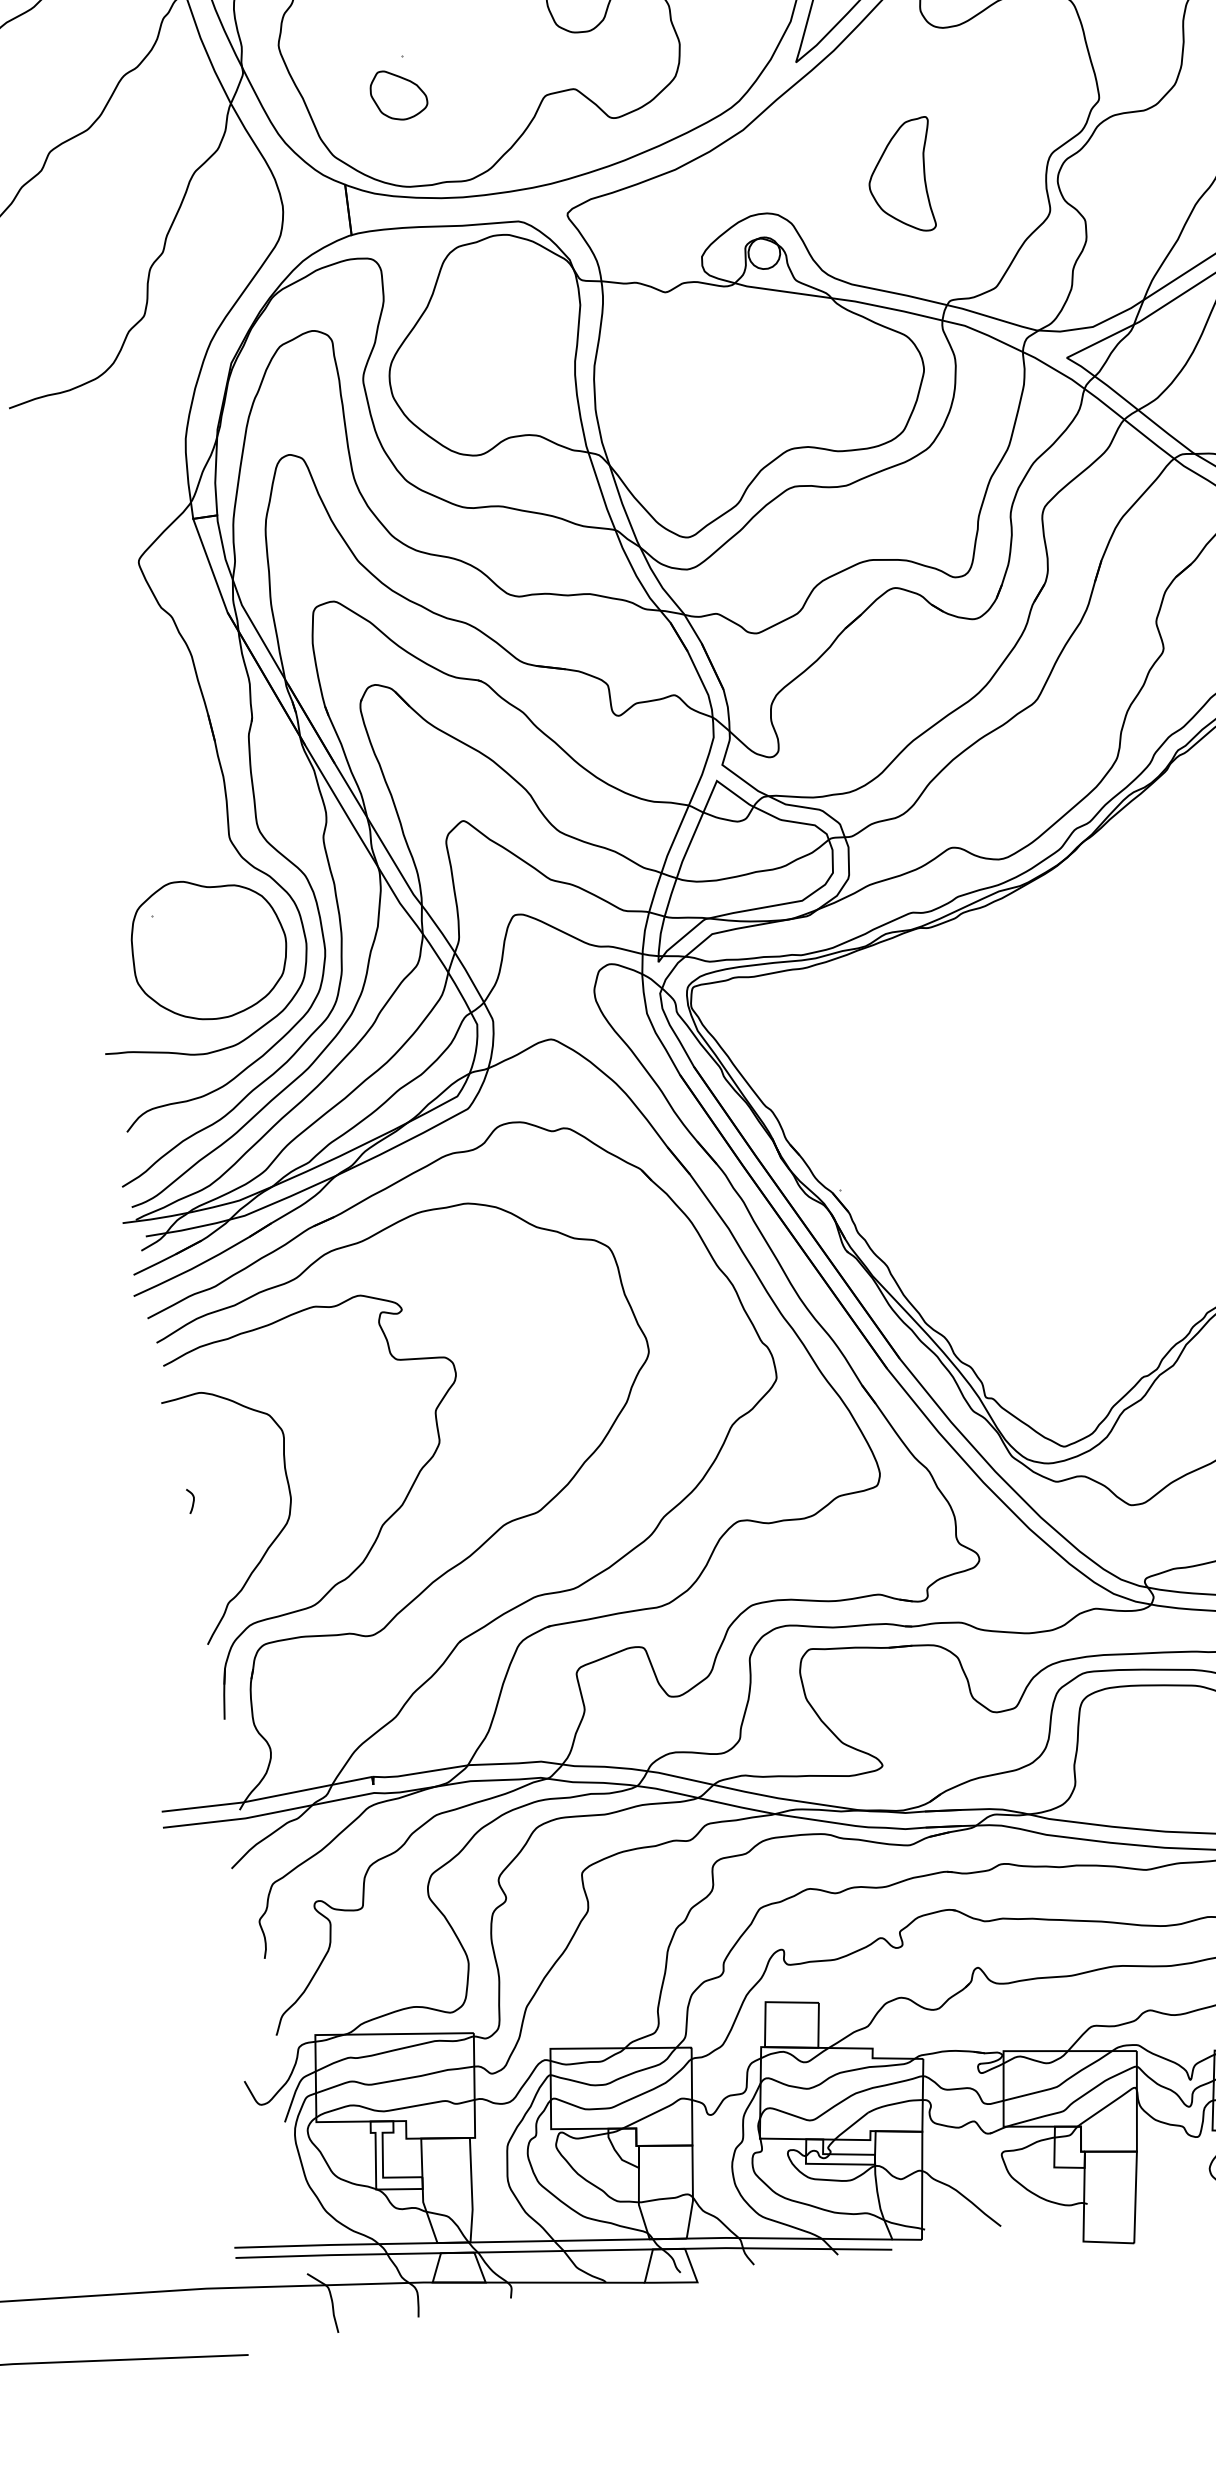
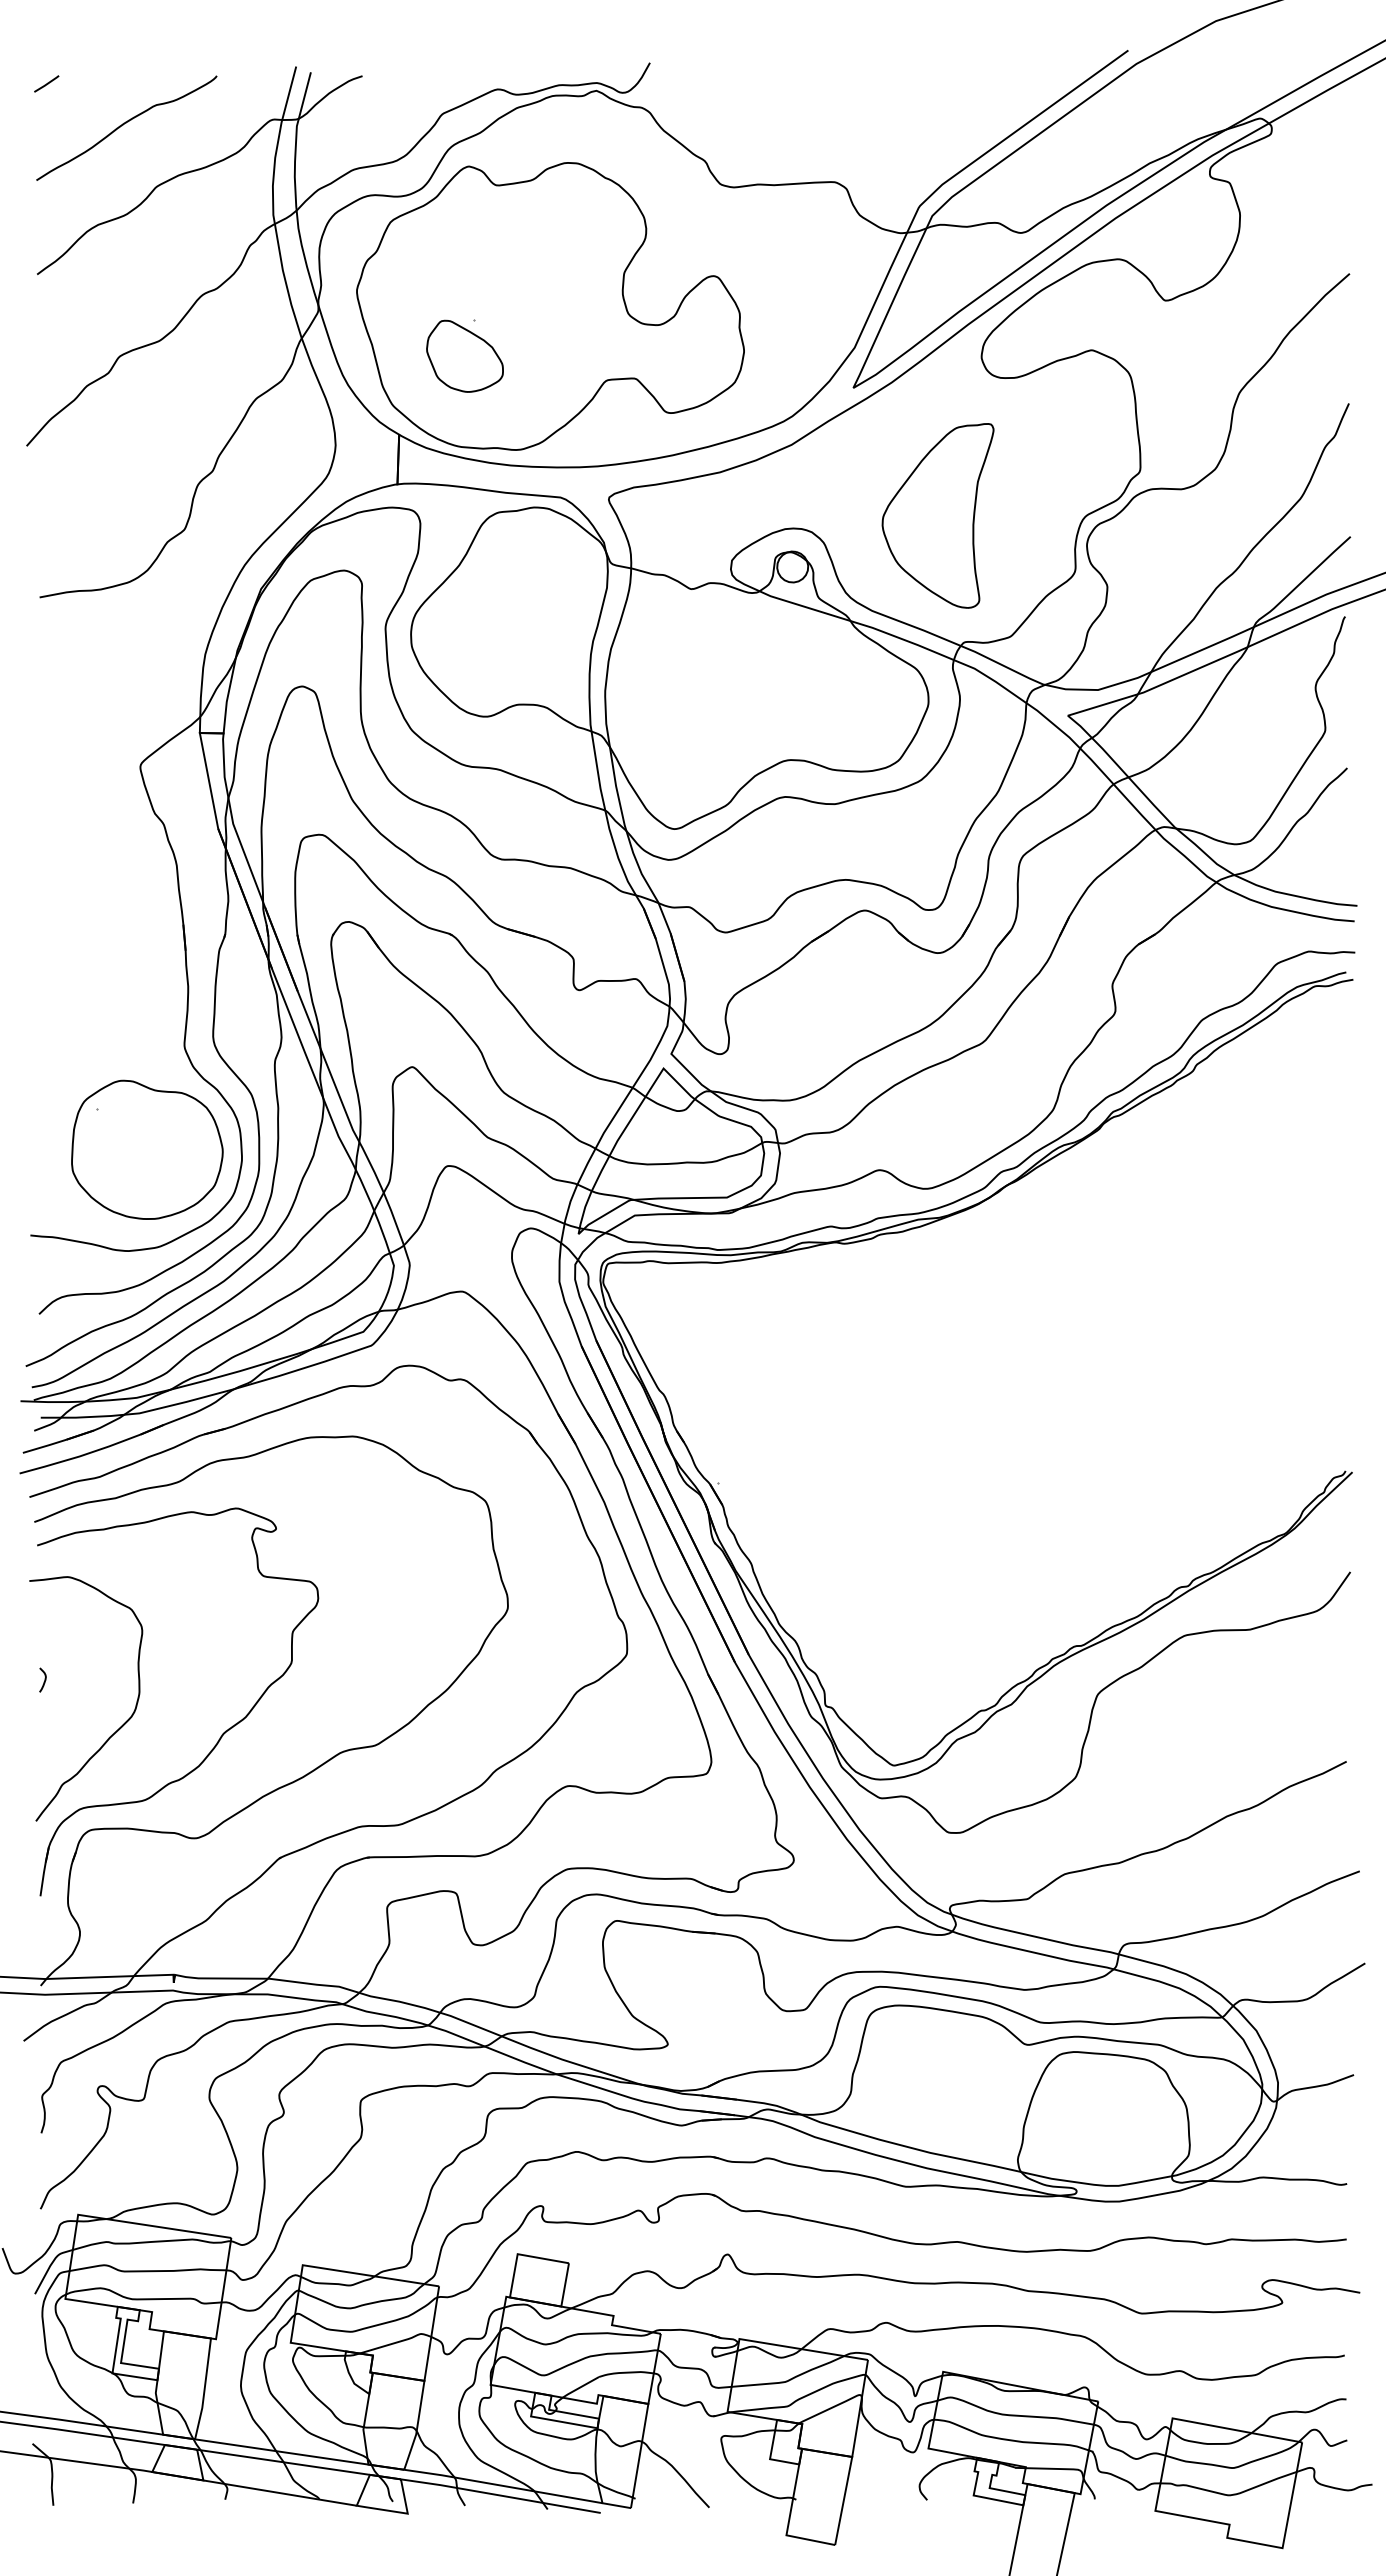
part: (398, 93) -> (464, 355), size x1.43
part: (902, 177) -> (937, 515), size x1.67

